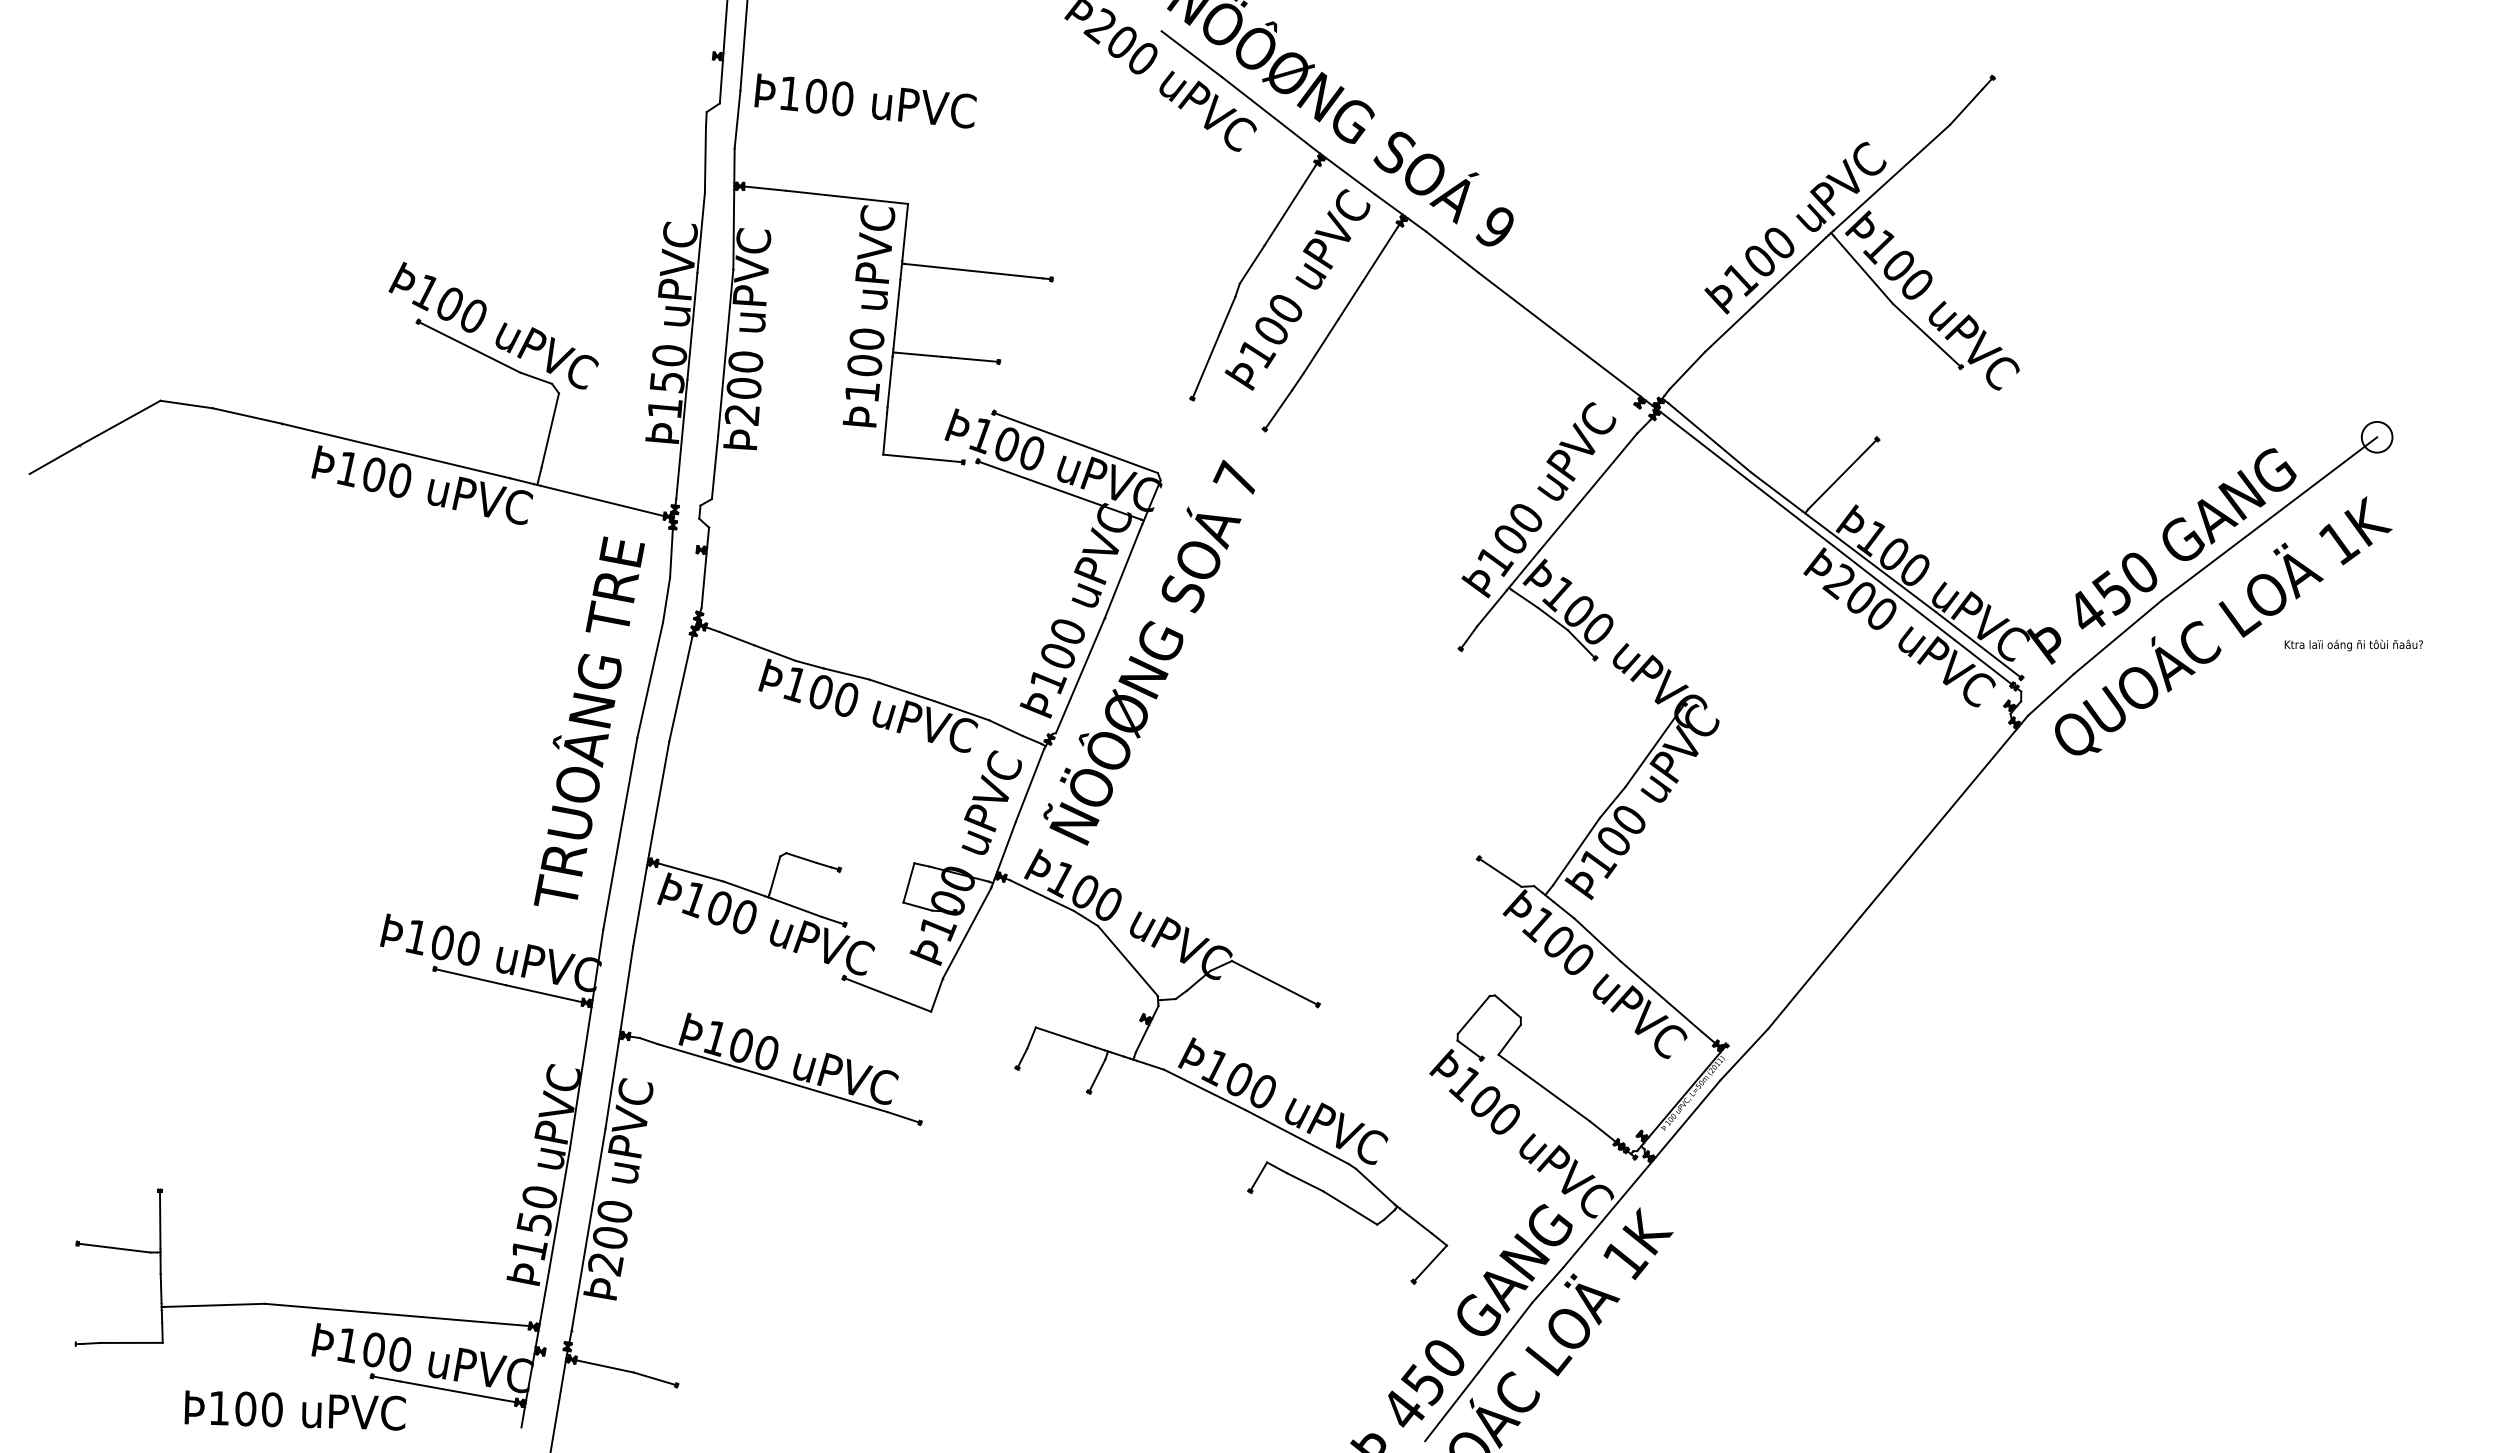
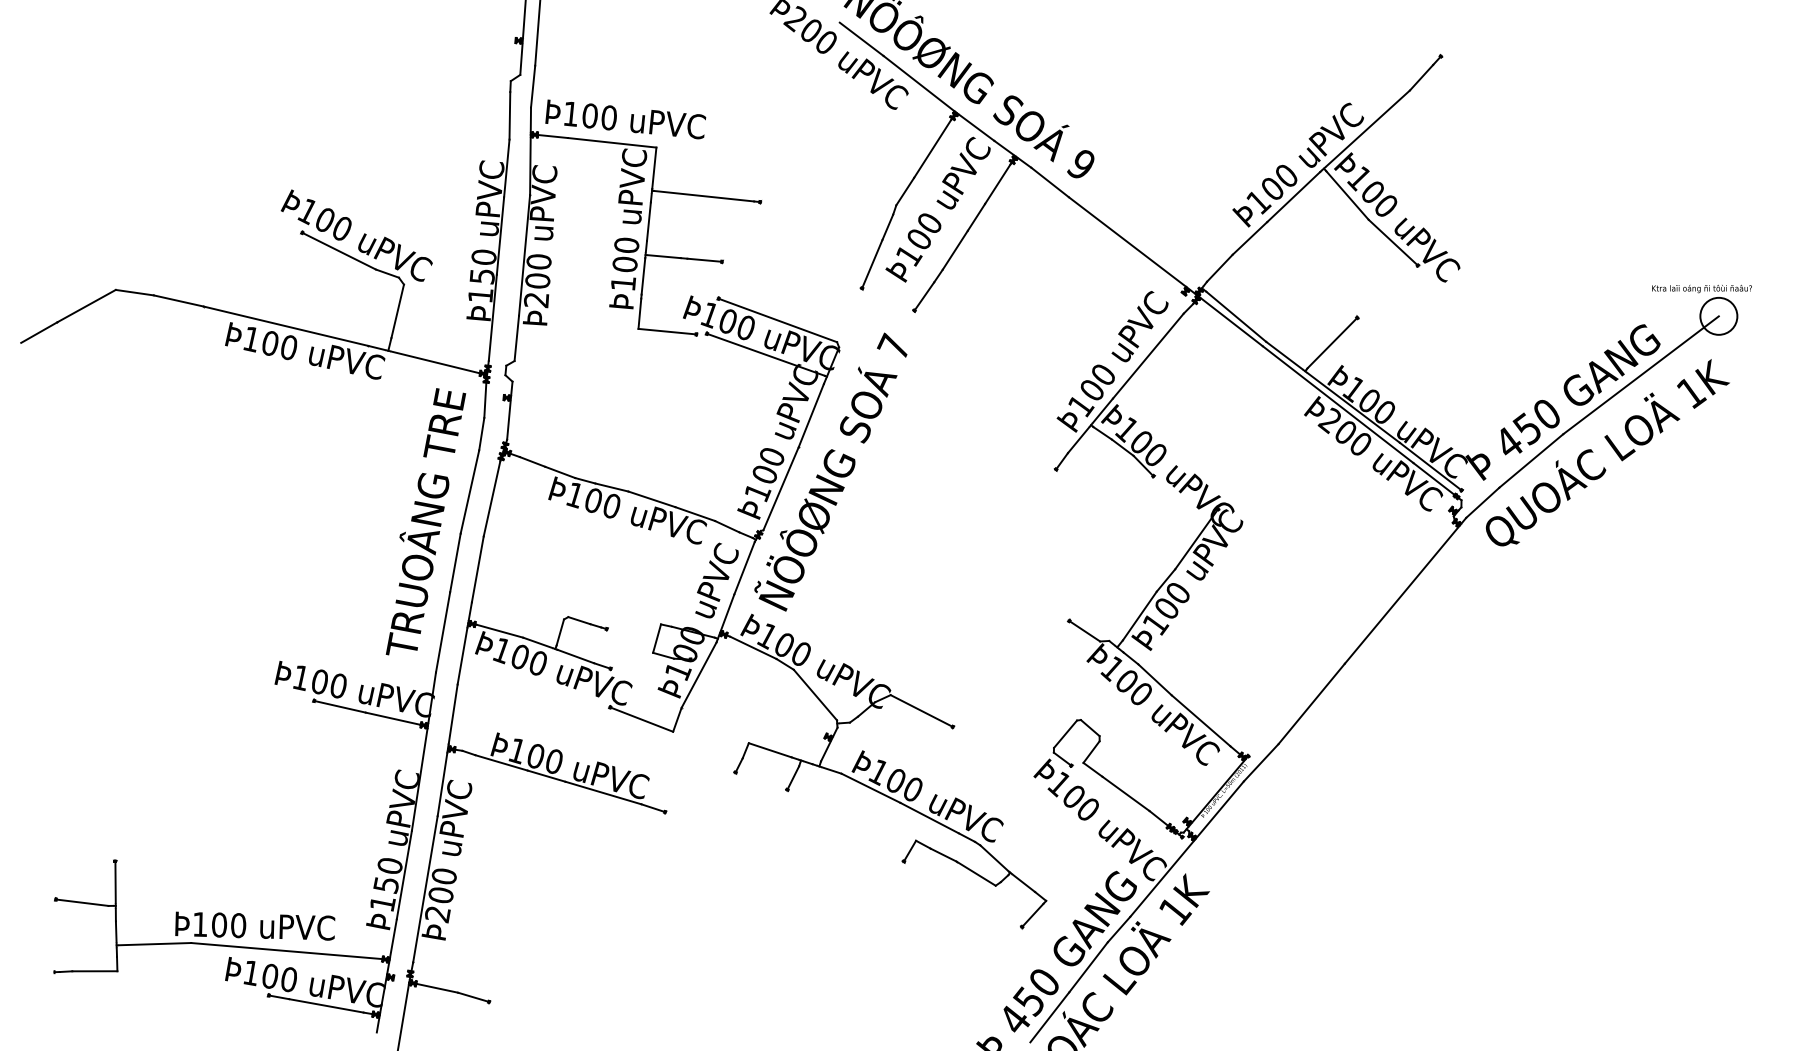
text: (865, 100) -> (625, 119), moved
circle: (2376, 436) -> (1718, 315), size x1.67
text: (2353, 645) -> (1701, 289), moved
text: (294, 1410) -> (254, 926), moved

